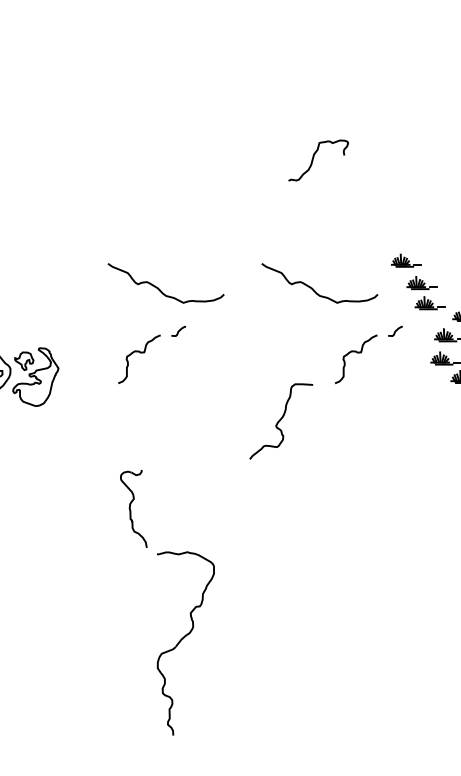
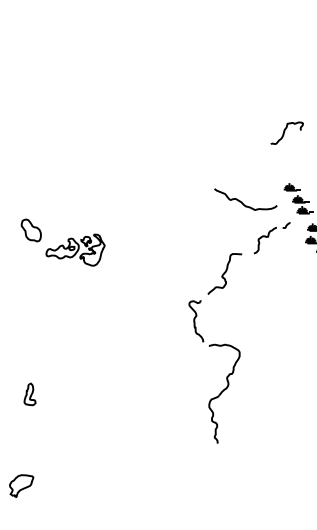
curve: (315, 157) -> (285, 131), moved
curve: (159, 288) -> (159, 202), removed
part: (150, 355) -> (154, 238), removed
part: (189, 611) -> (226, 376), moved

